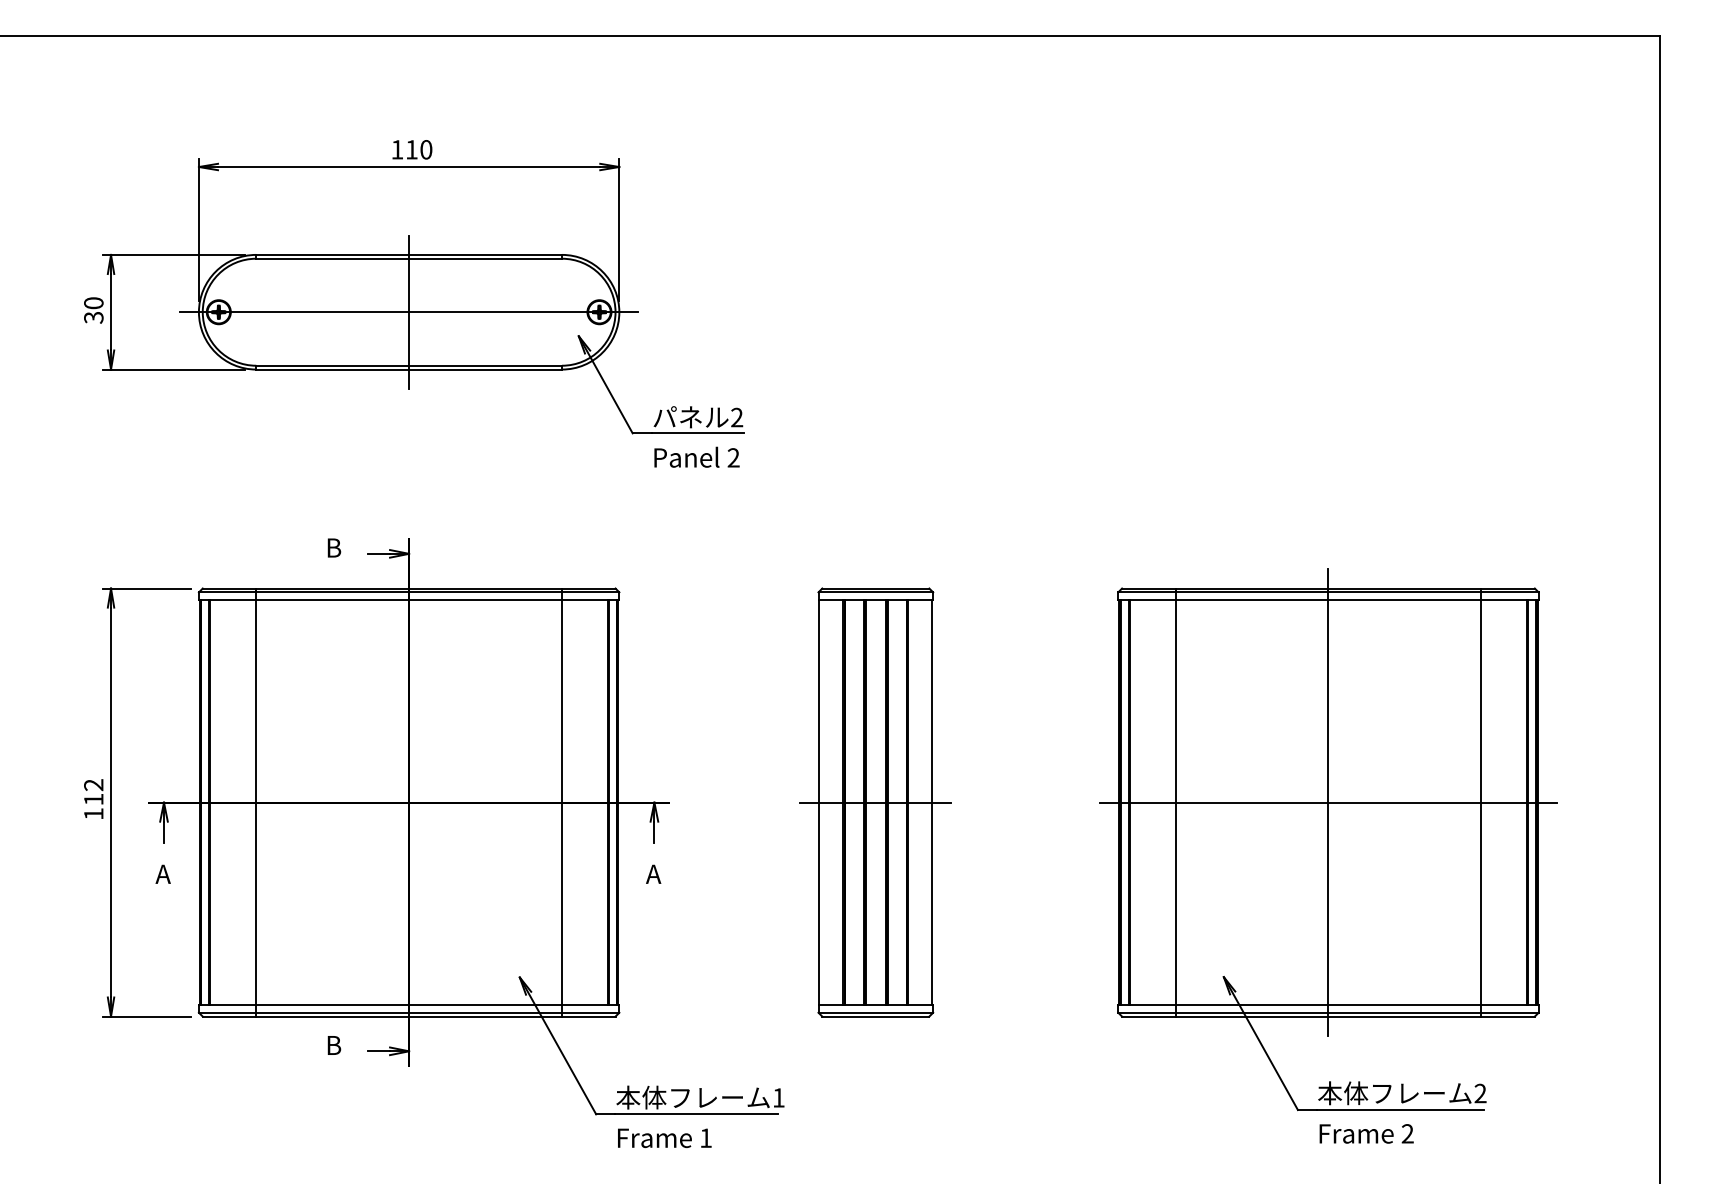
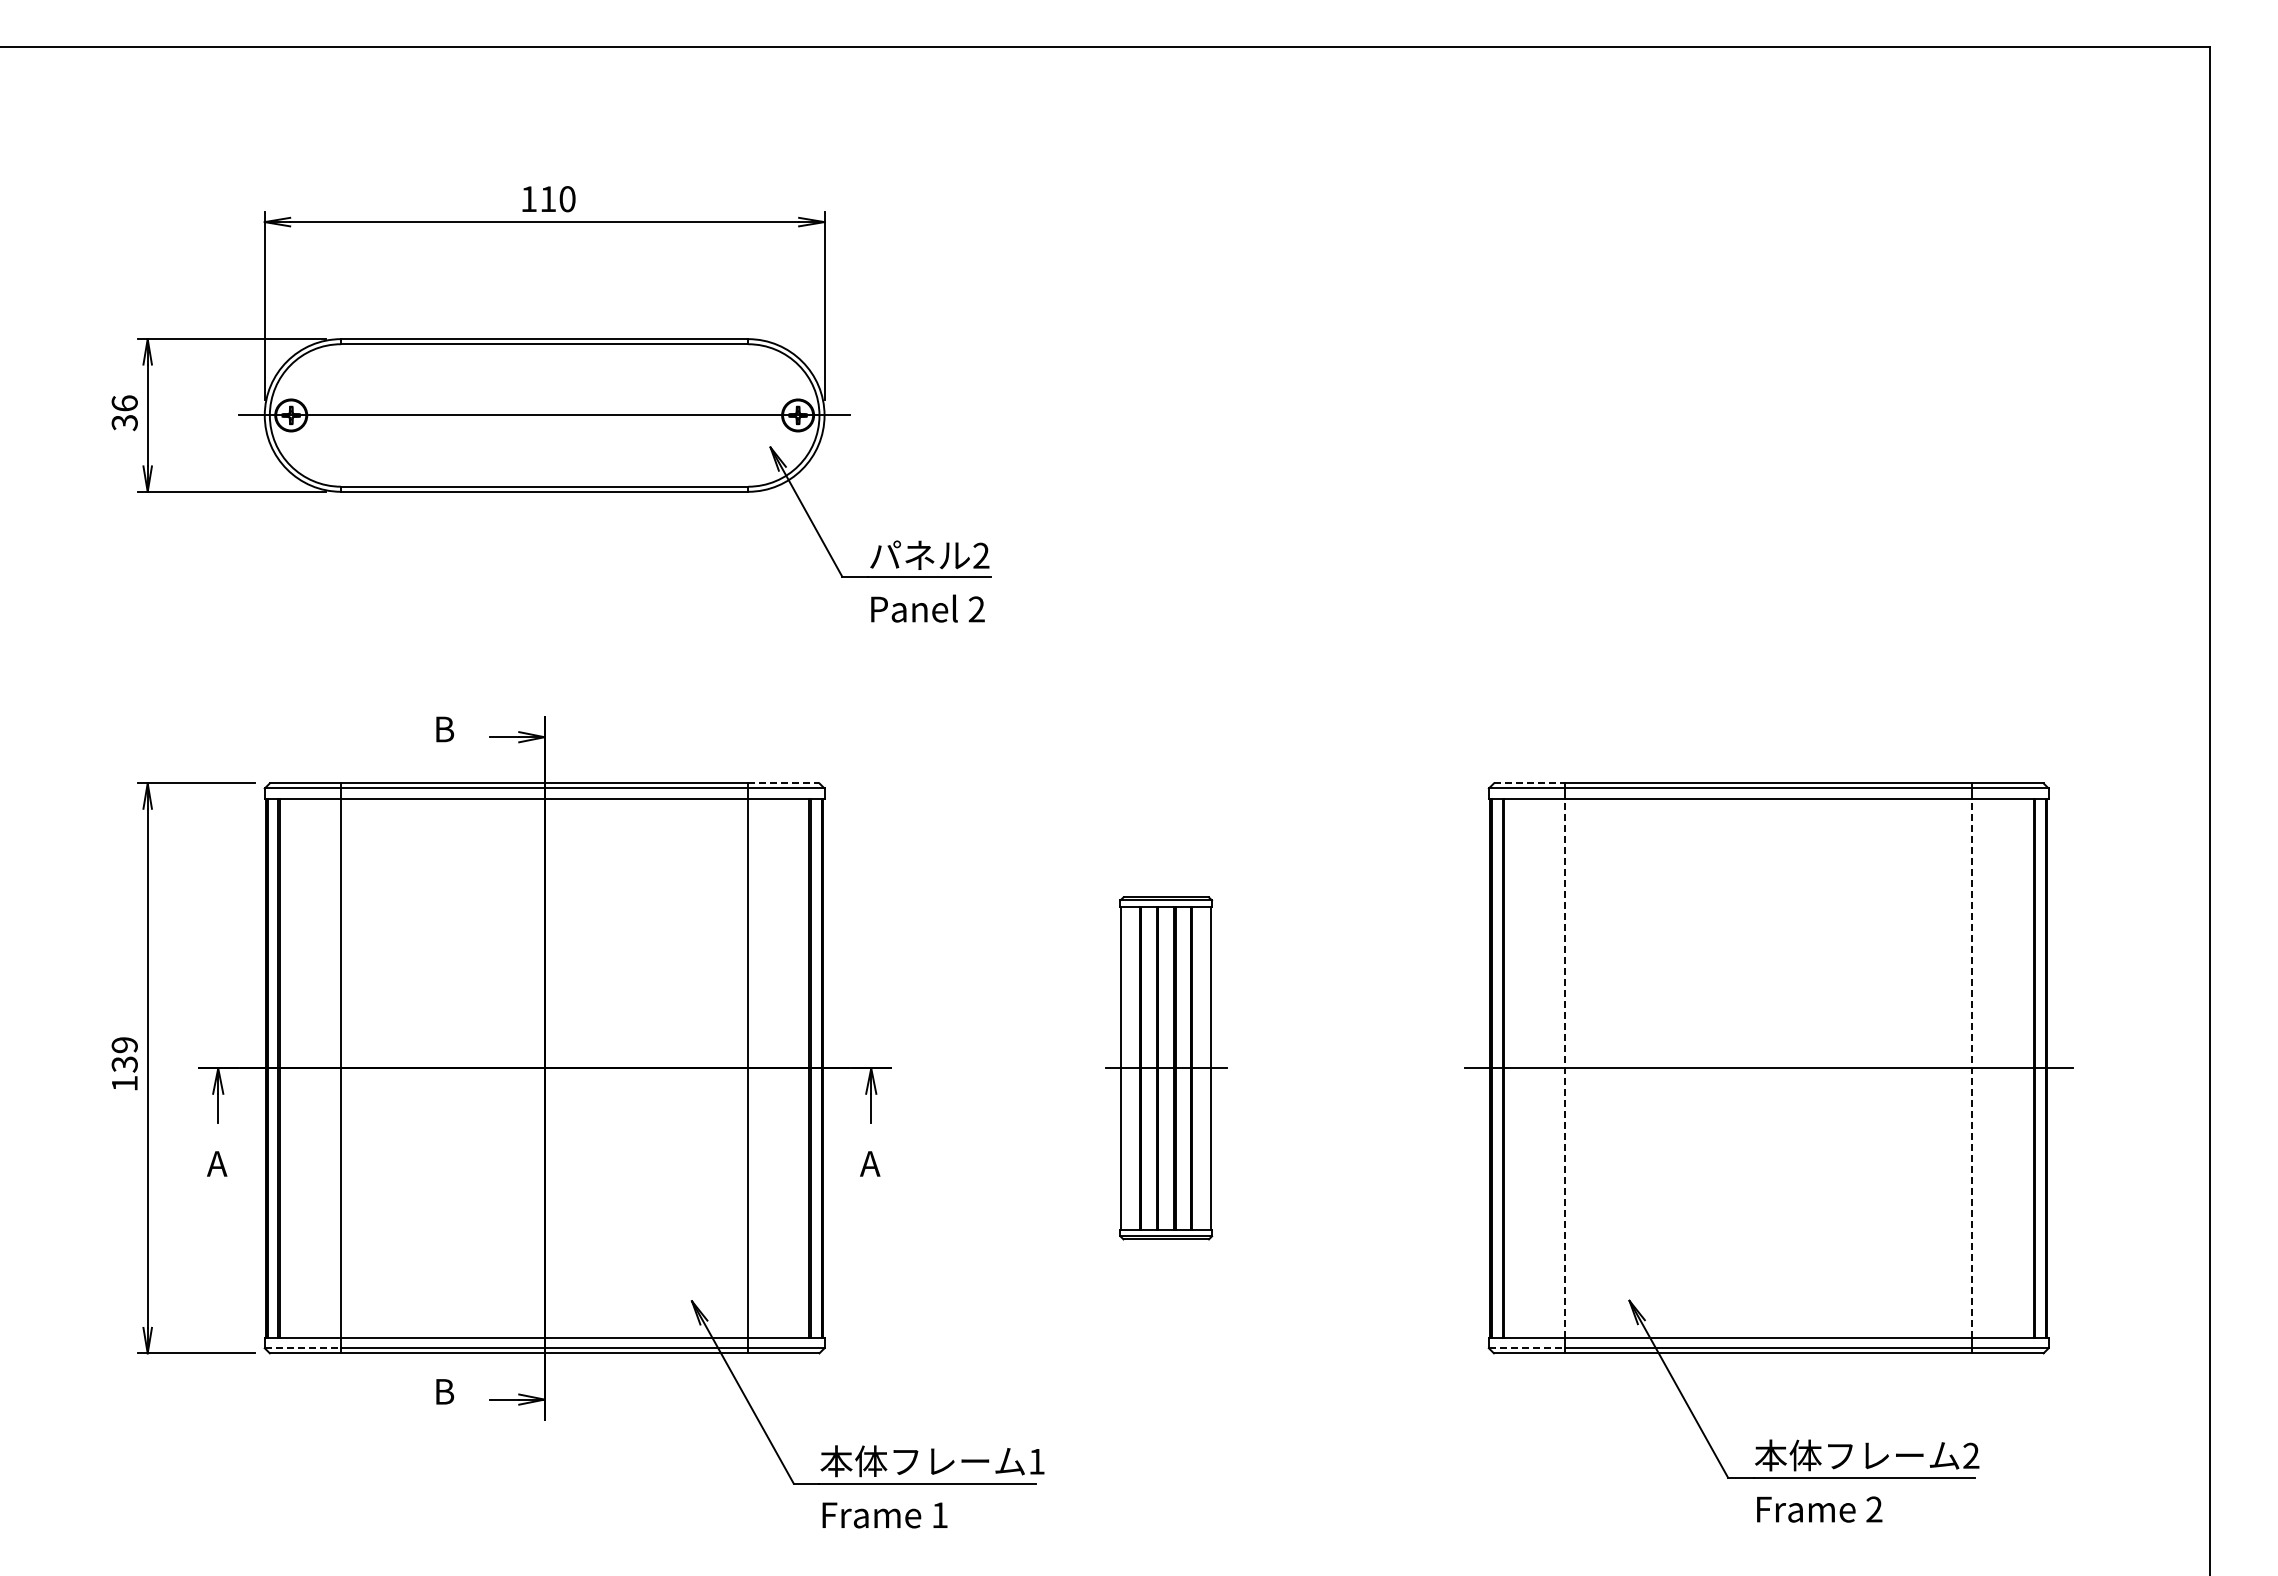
text: (93, 303) -> (124, 403), 30 -> 36
line: (409, 312) -> (544, 415), removed
line: (588, 588) -> (783, 783), solid -> dashed
line: (1148, 588) -> (1529, 783), solid -> dashed
text: (93, 792) -> (124, 1054), 112 -> 139
line: (1328, 801) -> (1768, 1067), removed
part: (876, 802) -> (1166, 1068), size x0.6
line: (1175, 802) -> (1565, 1068), solid -> dashed
line: (1481, 802) -> (1972, 1068), solid -> dashed
line: (228, 1012) -> (303, 1348), solid -> dashed
line: (1147, 1012) -> (1527, 1348), solid -> dashed

